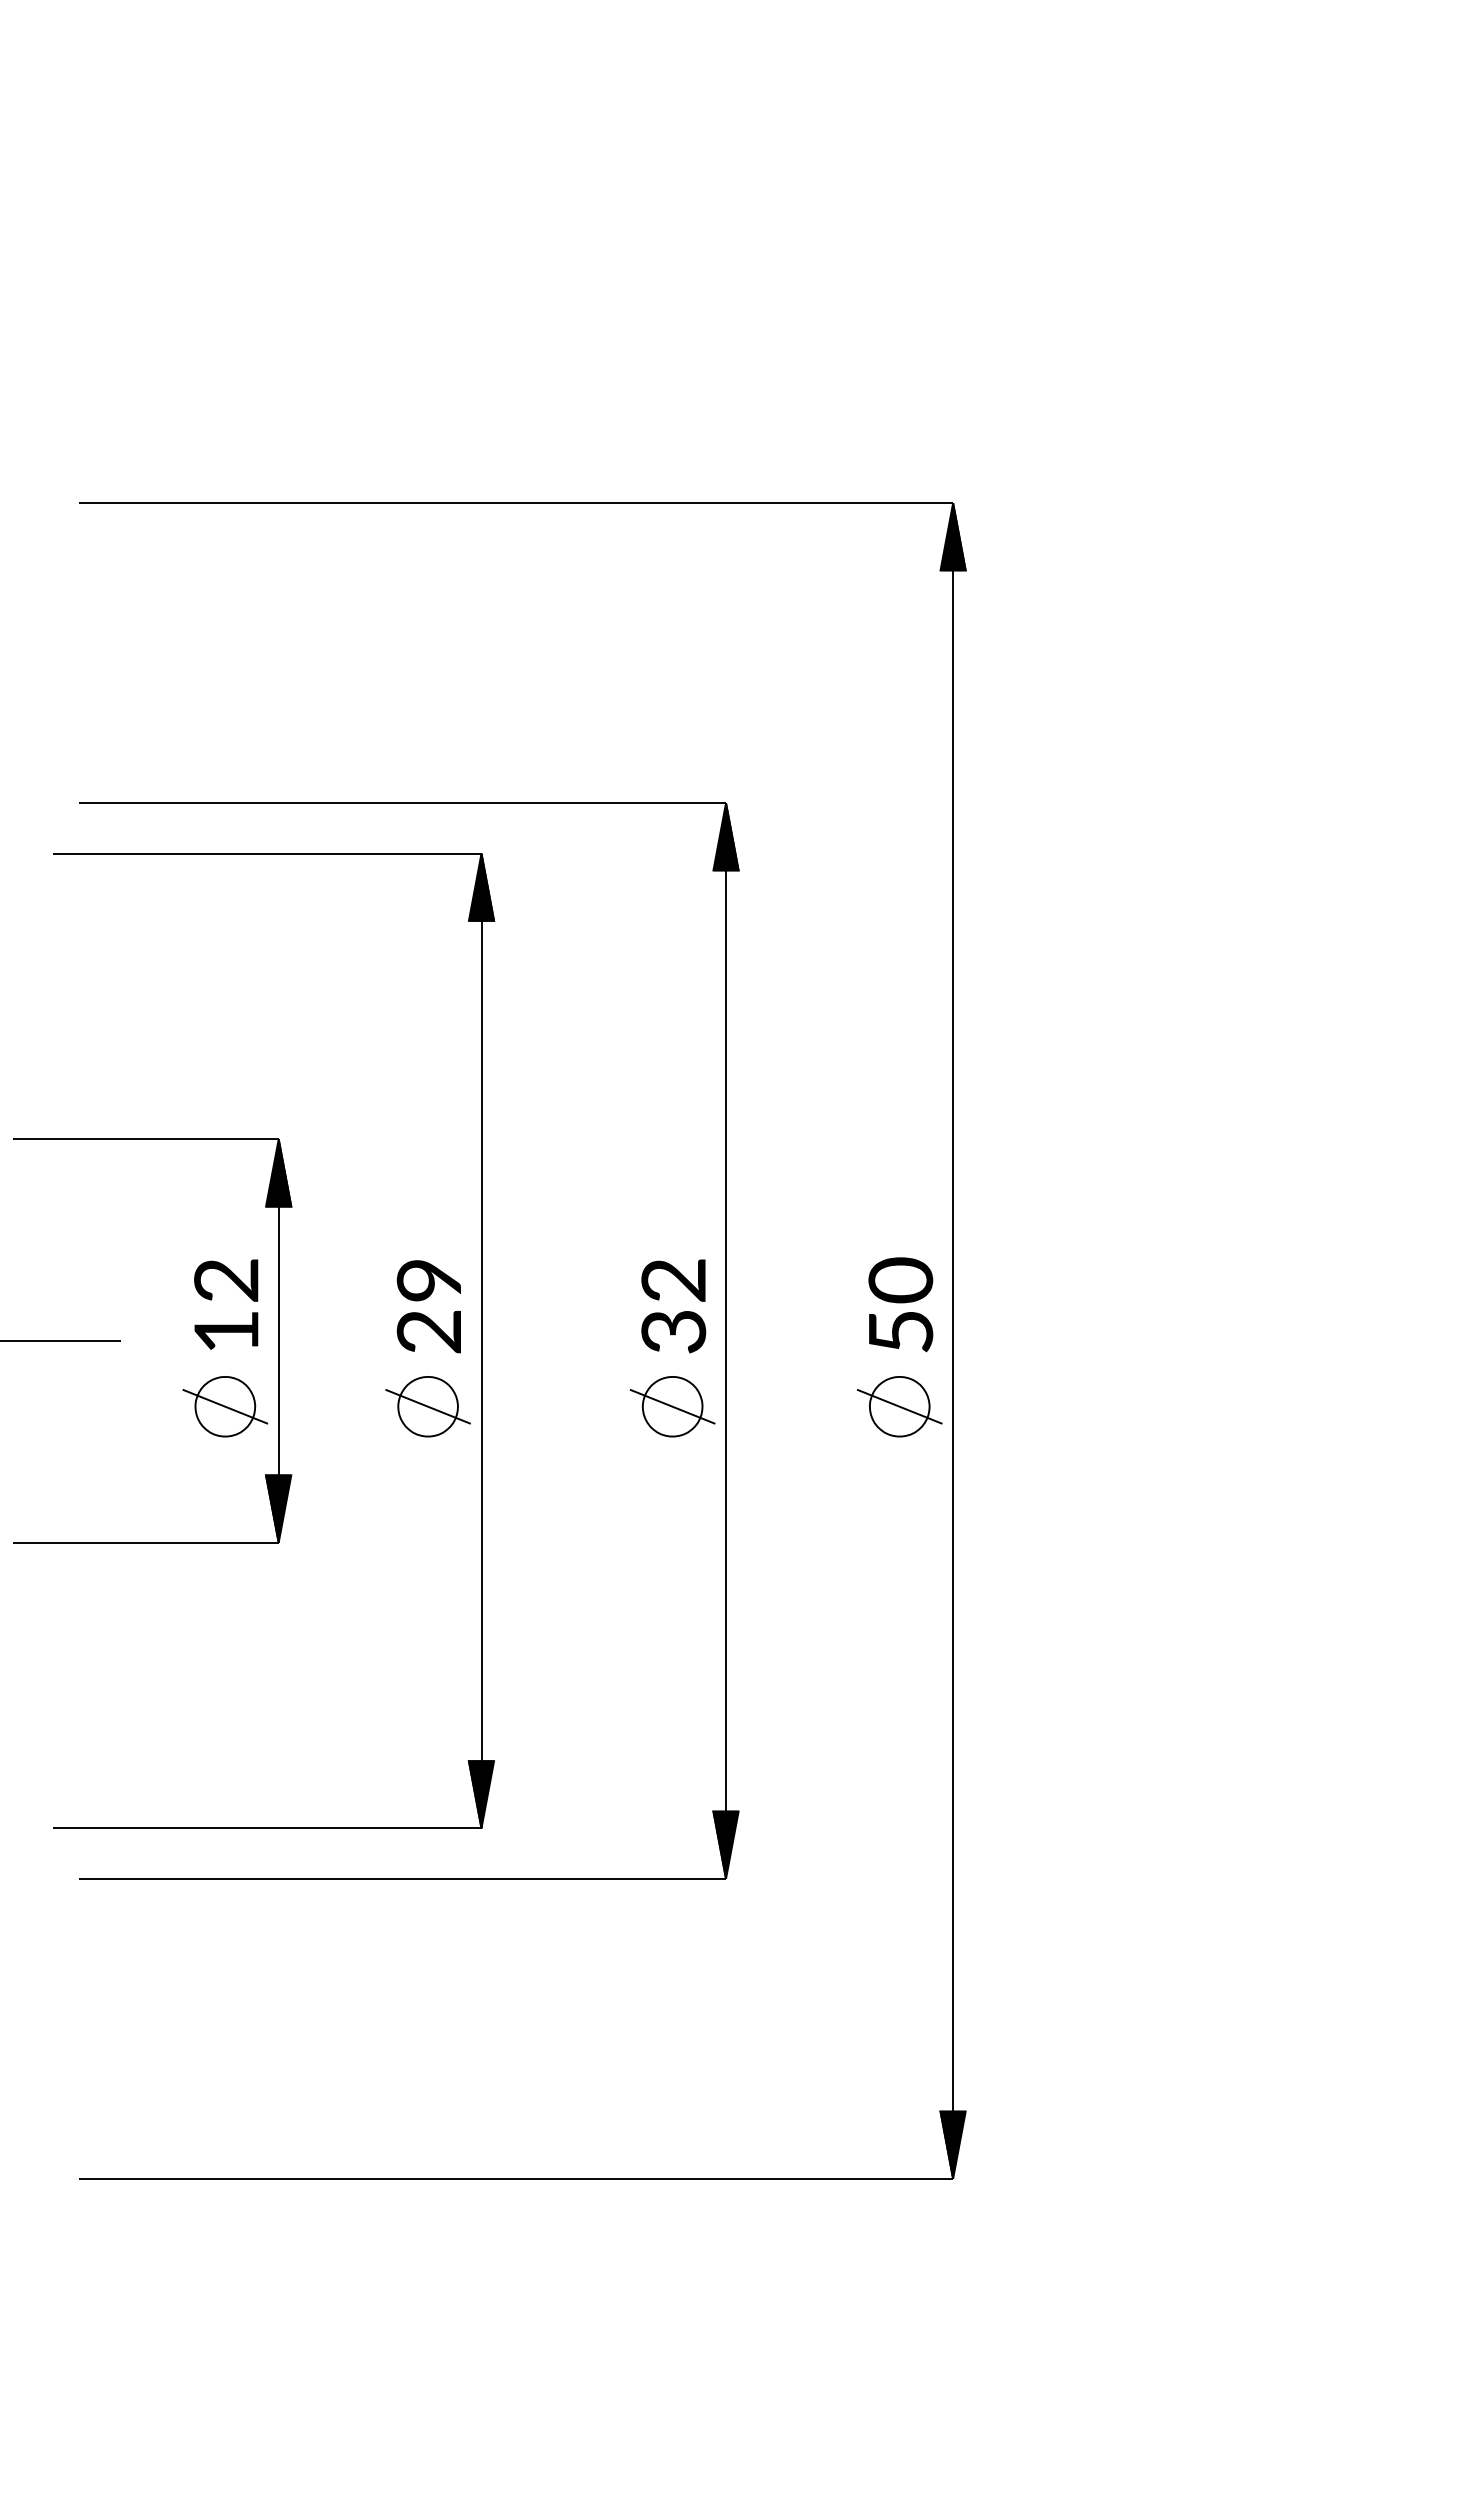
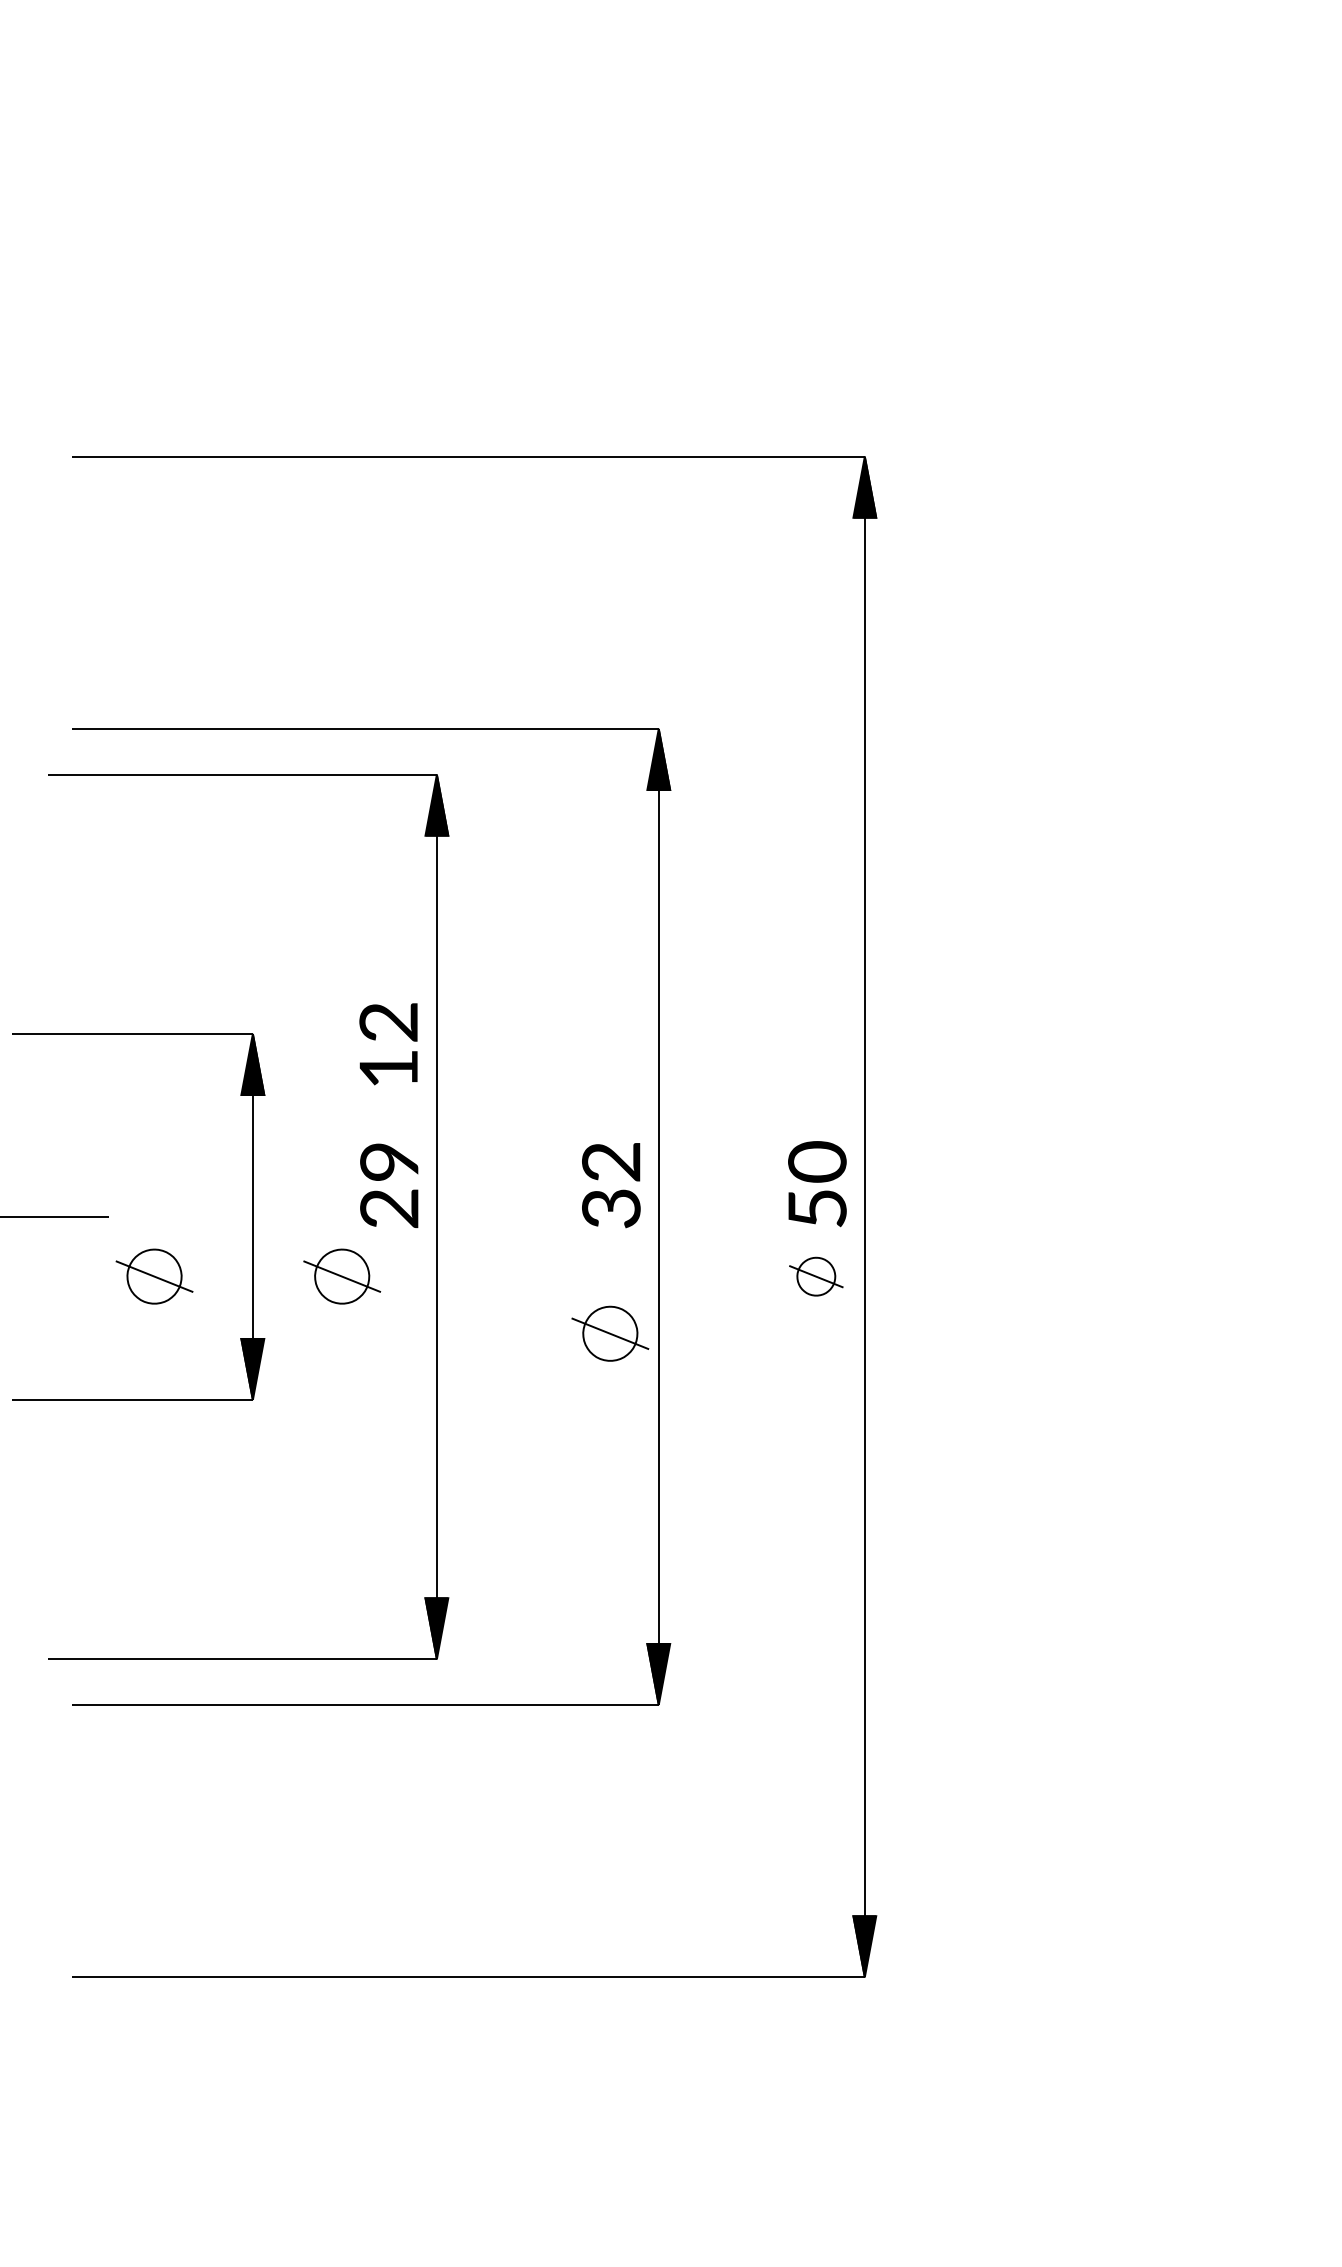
text: (226, 1304) -> (388, 1044), moved
part: (225, 1406) -> (154, 1276), moved
part: (427, 1406) -> (341, 1276), moved
part: (672, 1406) -> (610, 1333), moved
part: (899, 1406) -> (816, 1276), size x0.7

